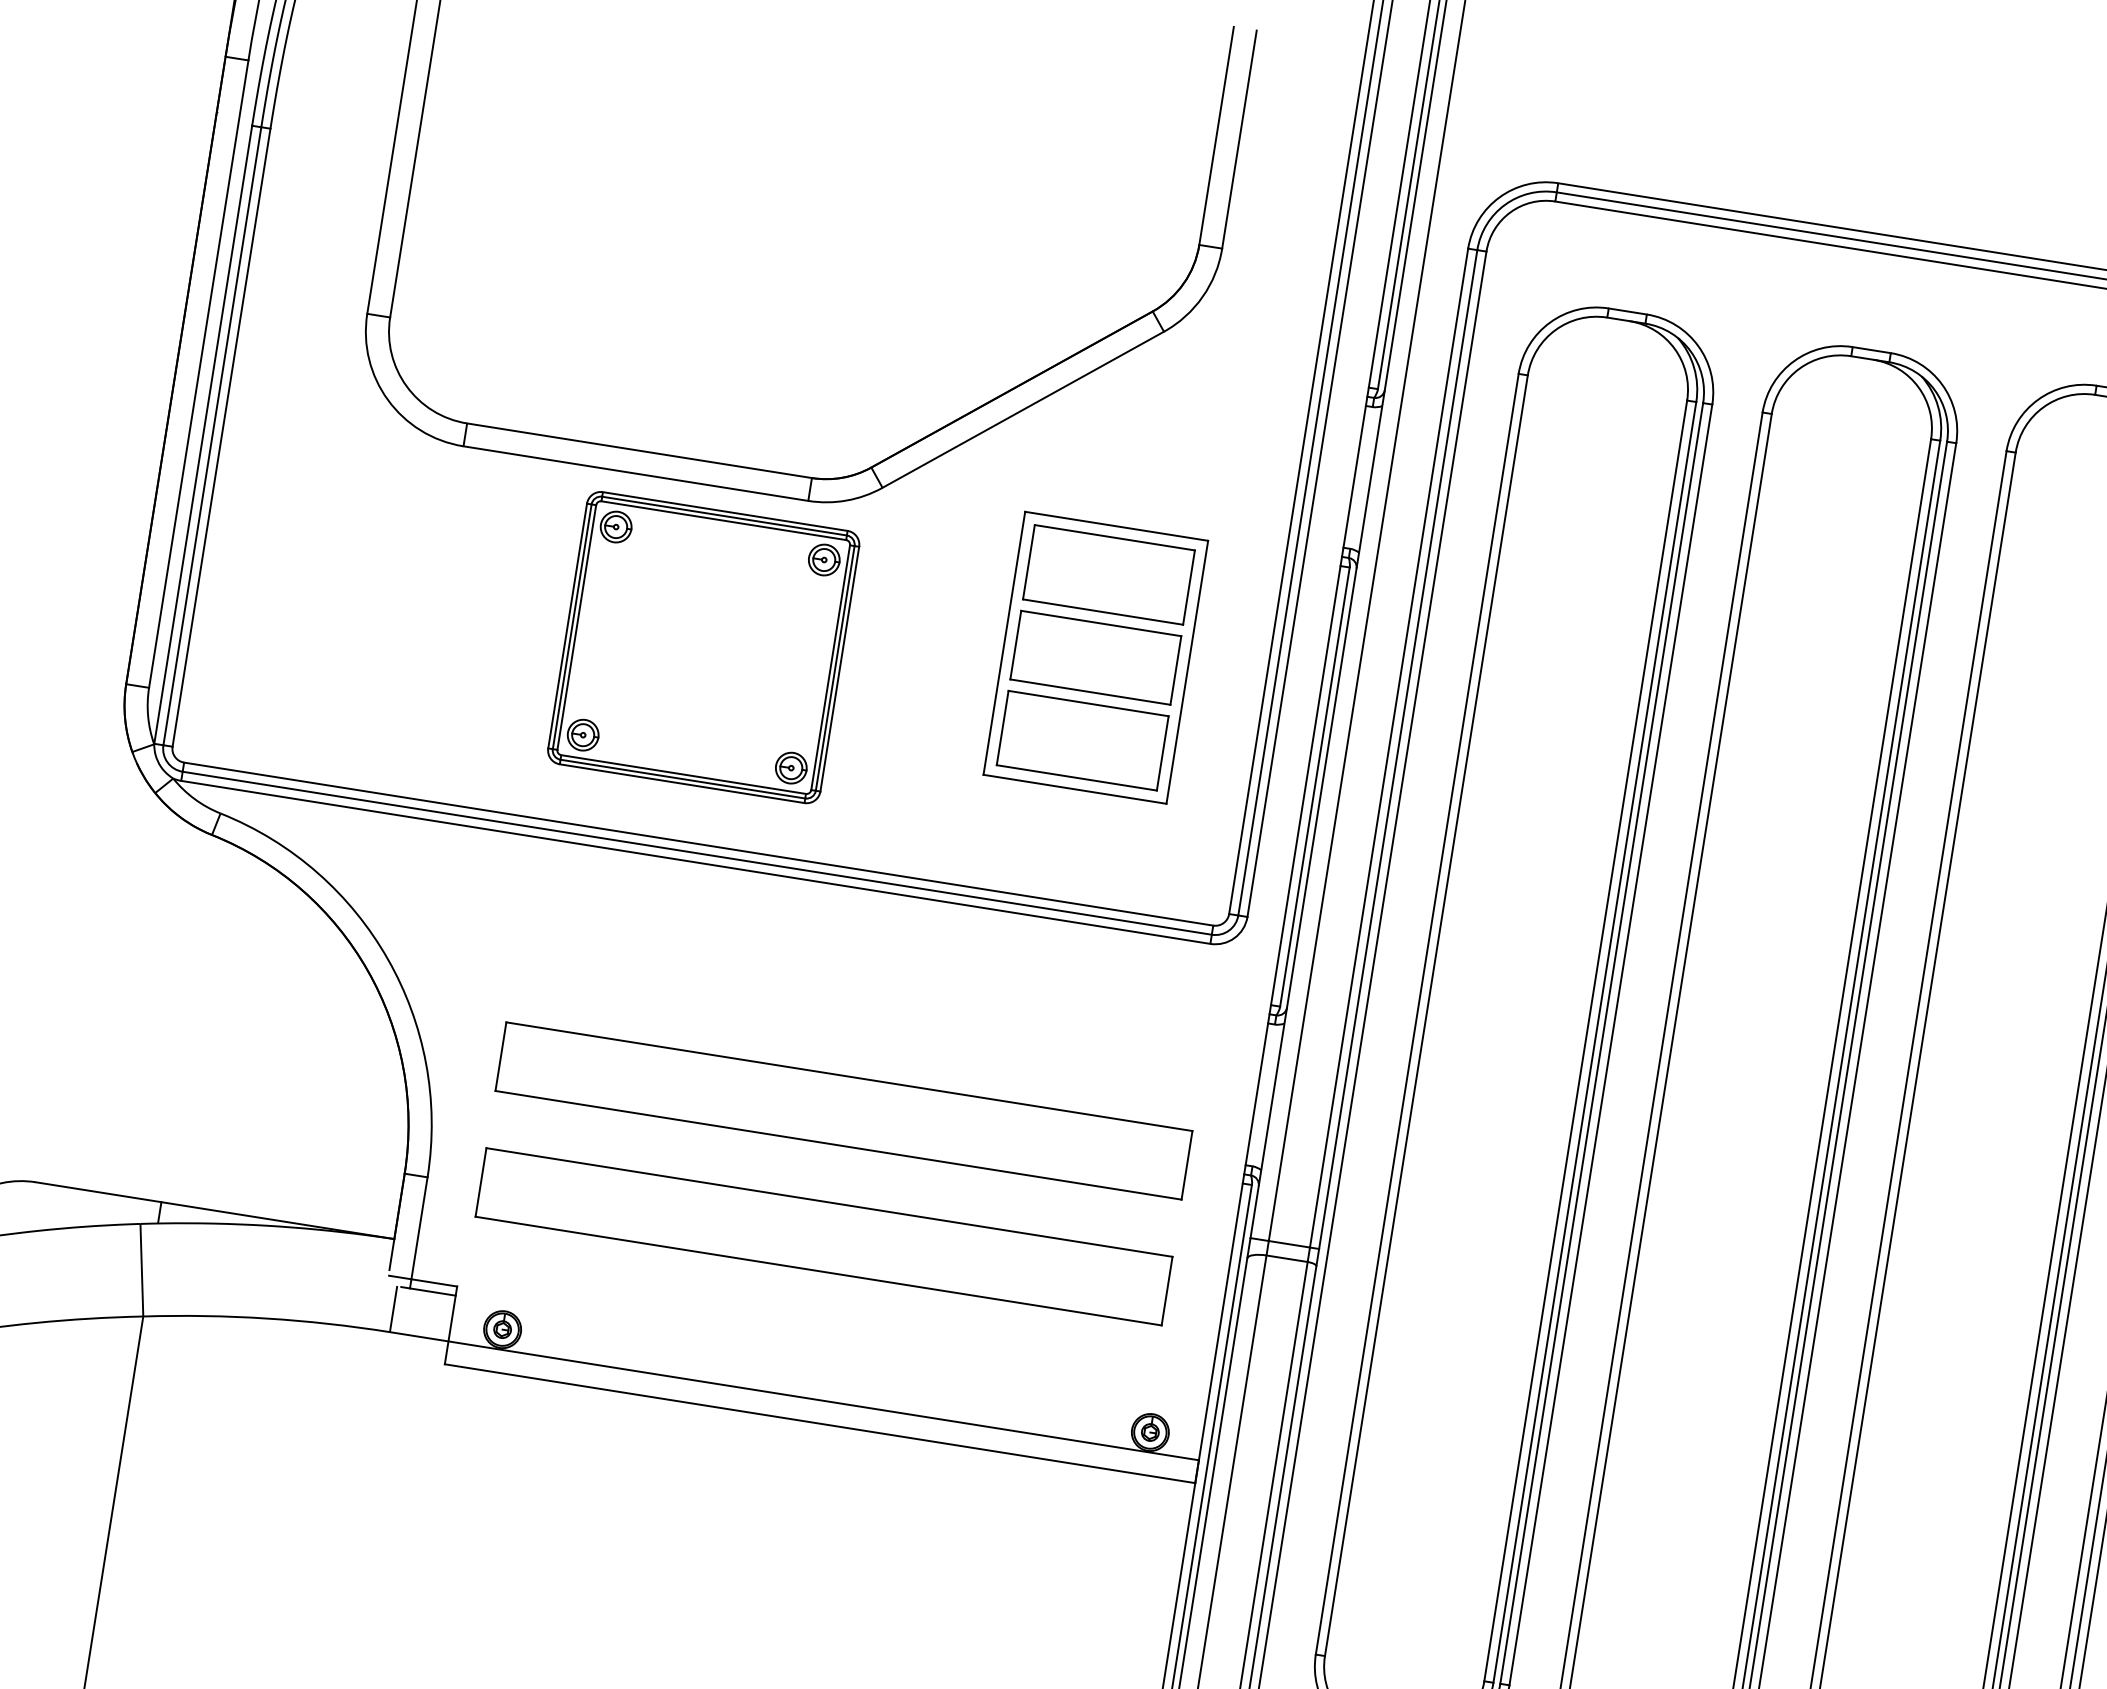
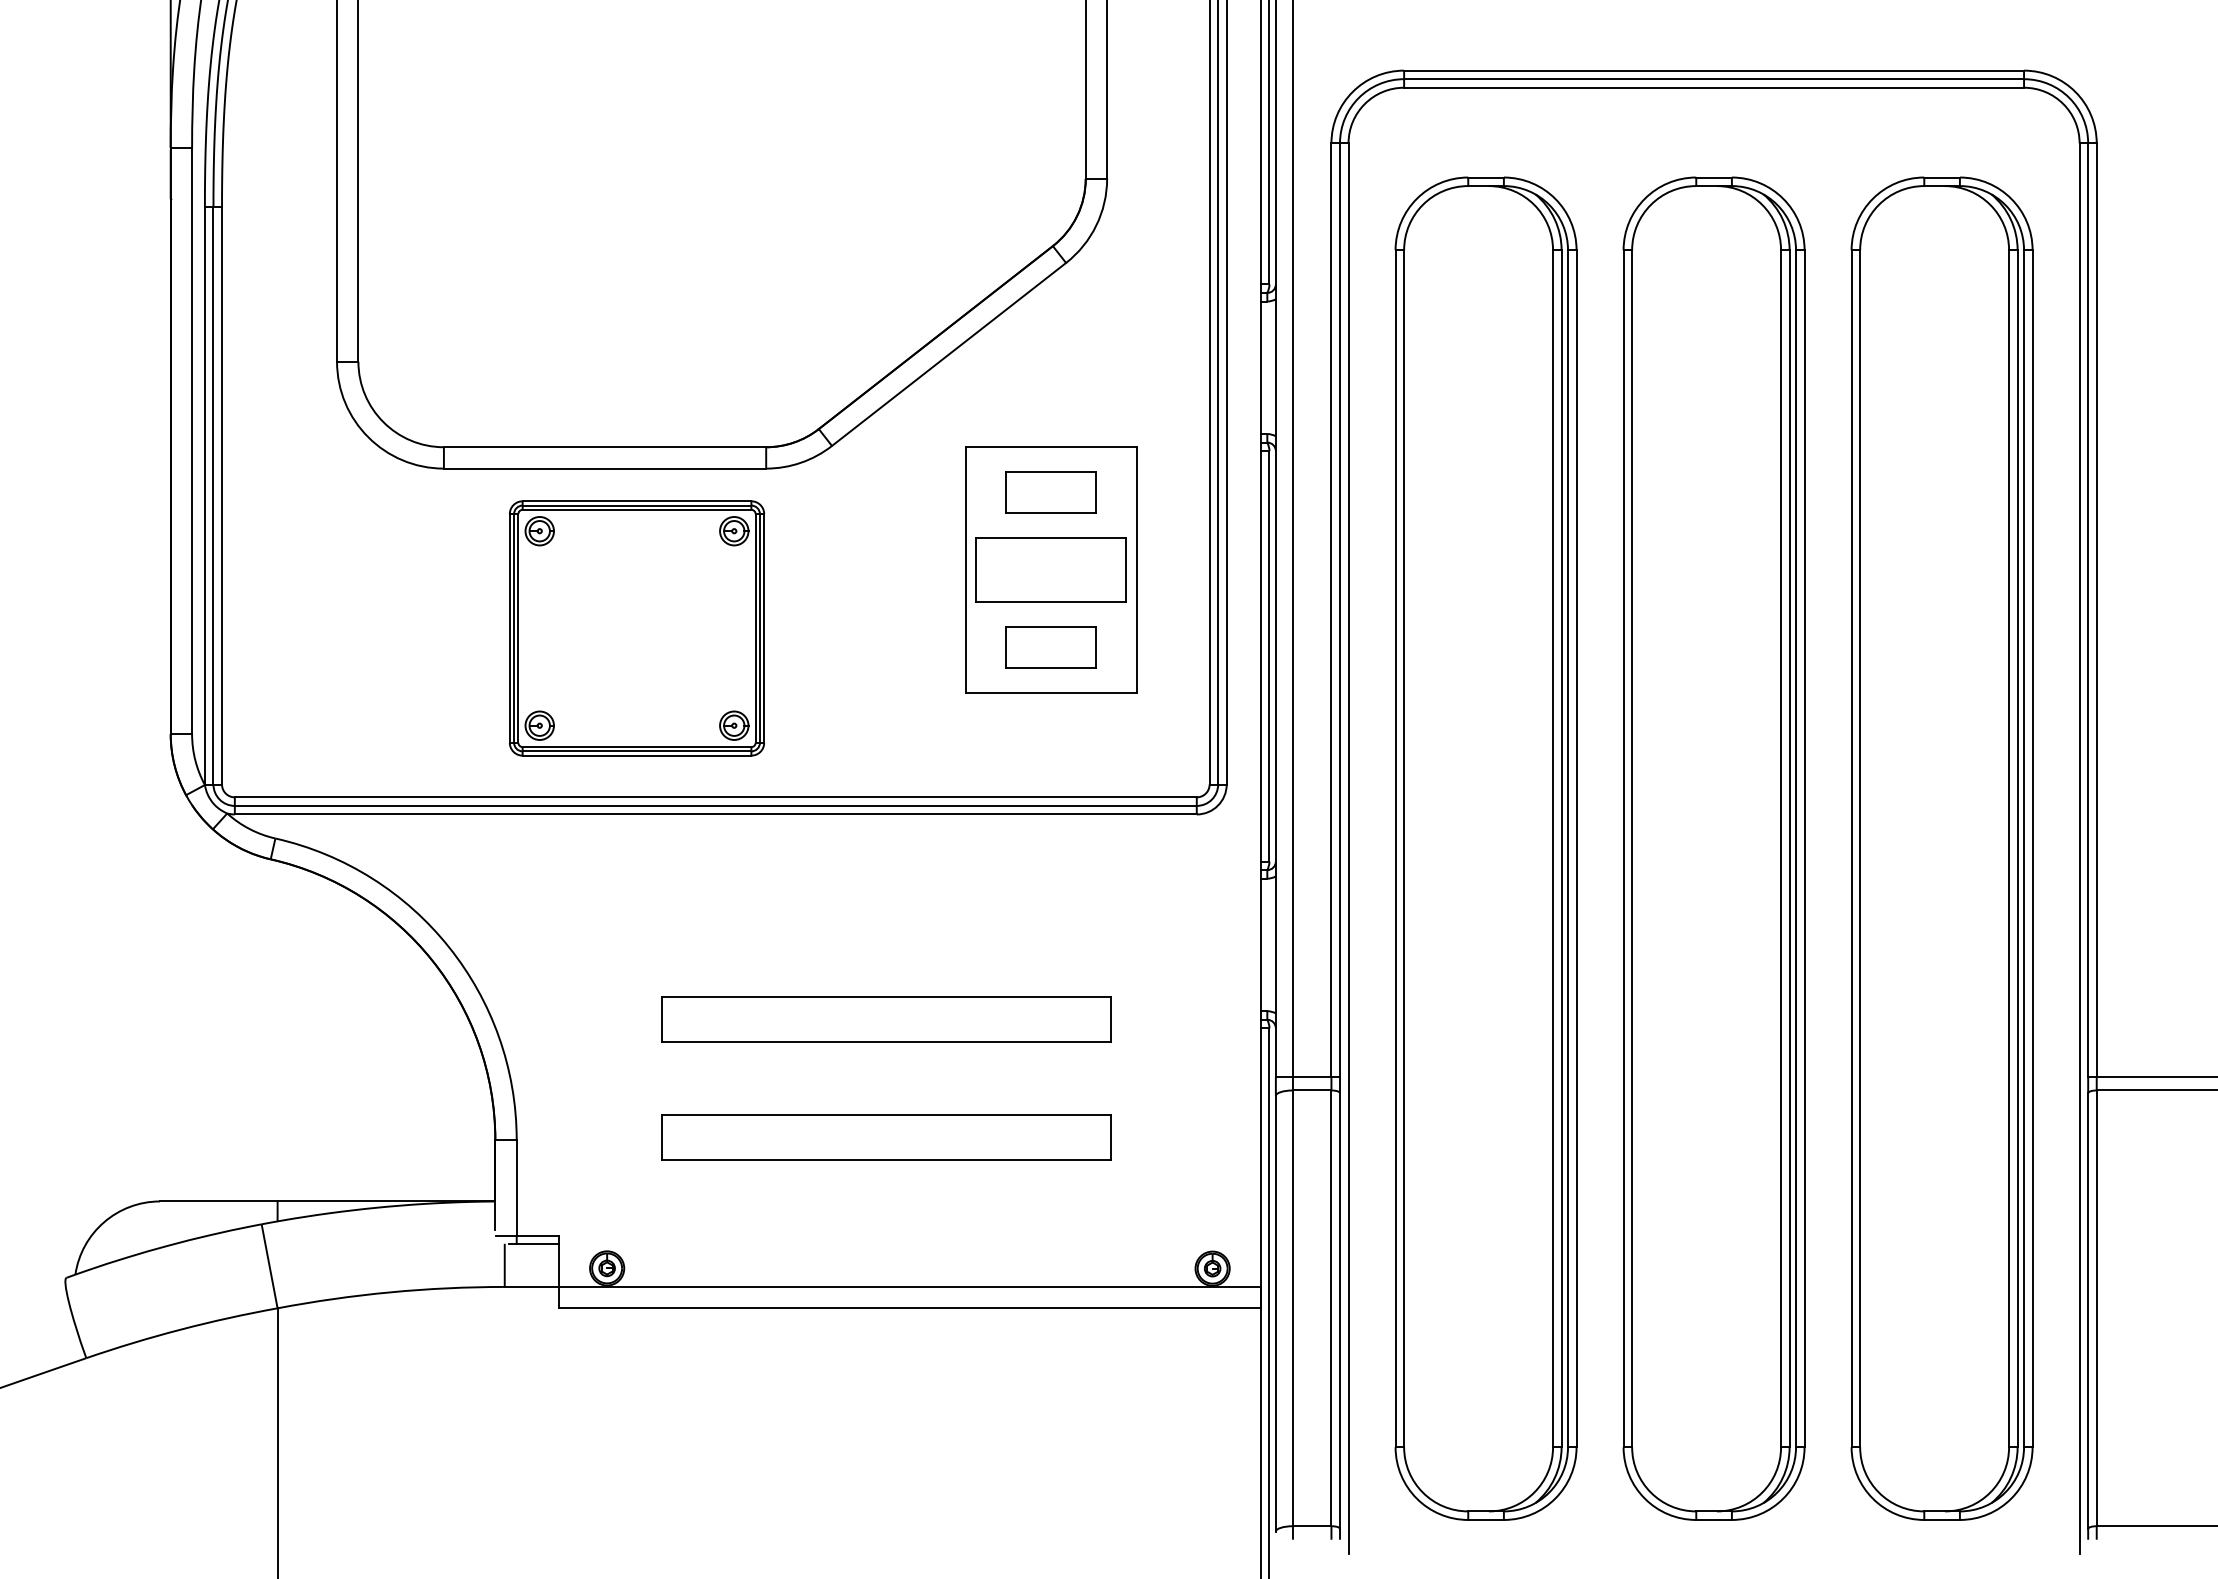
part: (1108, 574) -> (1050, 492), size x0.6
part: (704, 647) -> (637, 628), moved
part: (1082, 740) -> (1050, 647), size x0.6
part: (843, 1110) -> (886, 1019), size x0.7
part: (823, 1235) -> (886, 1136), size x0.7

